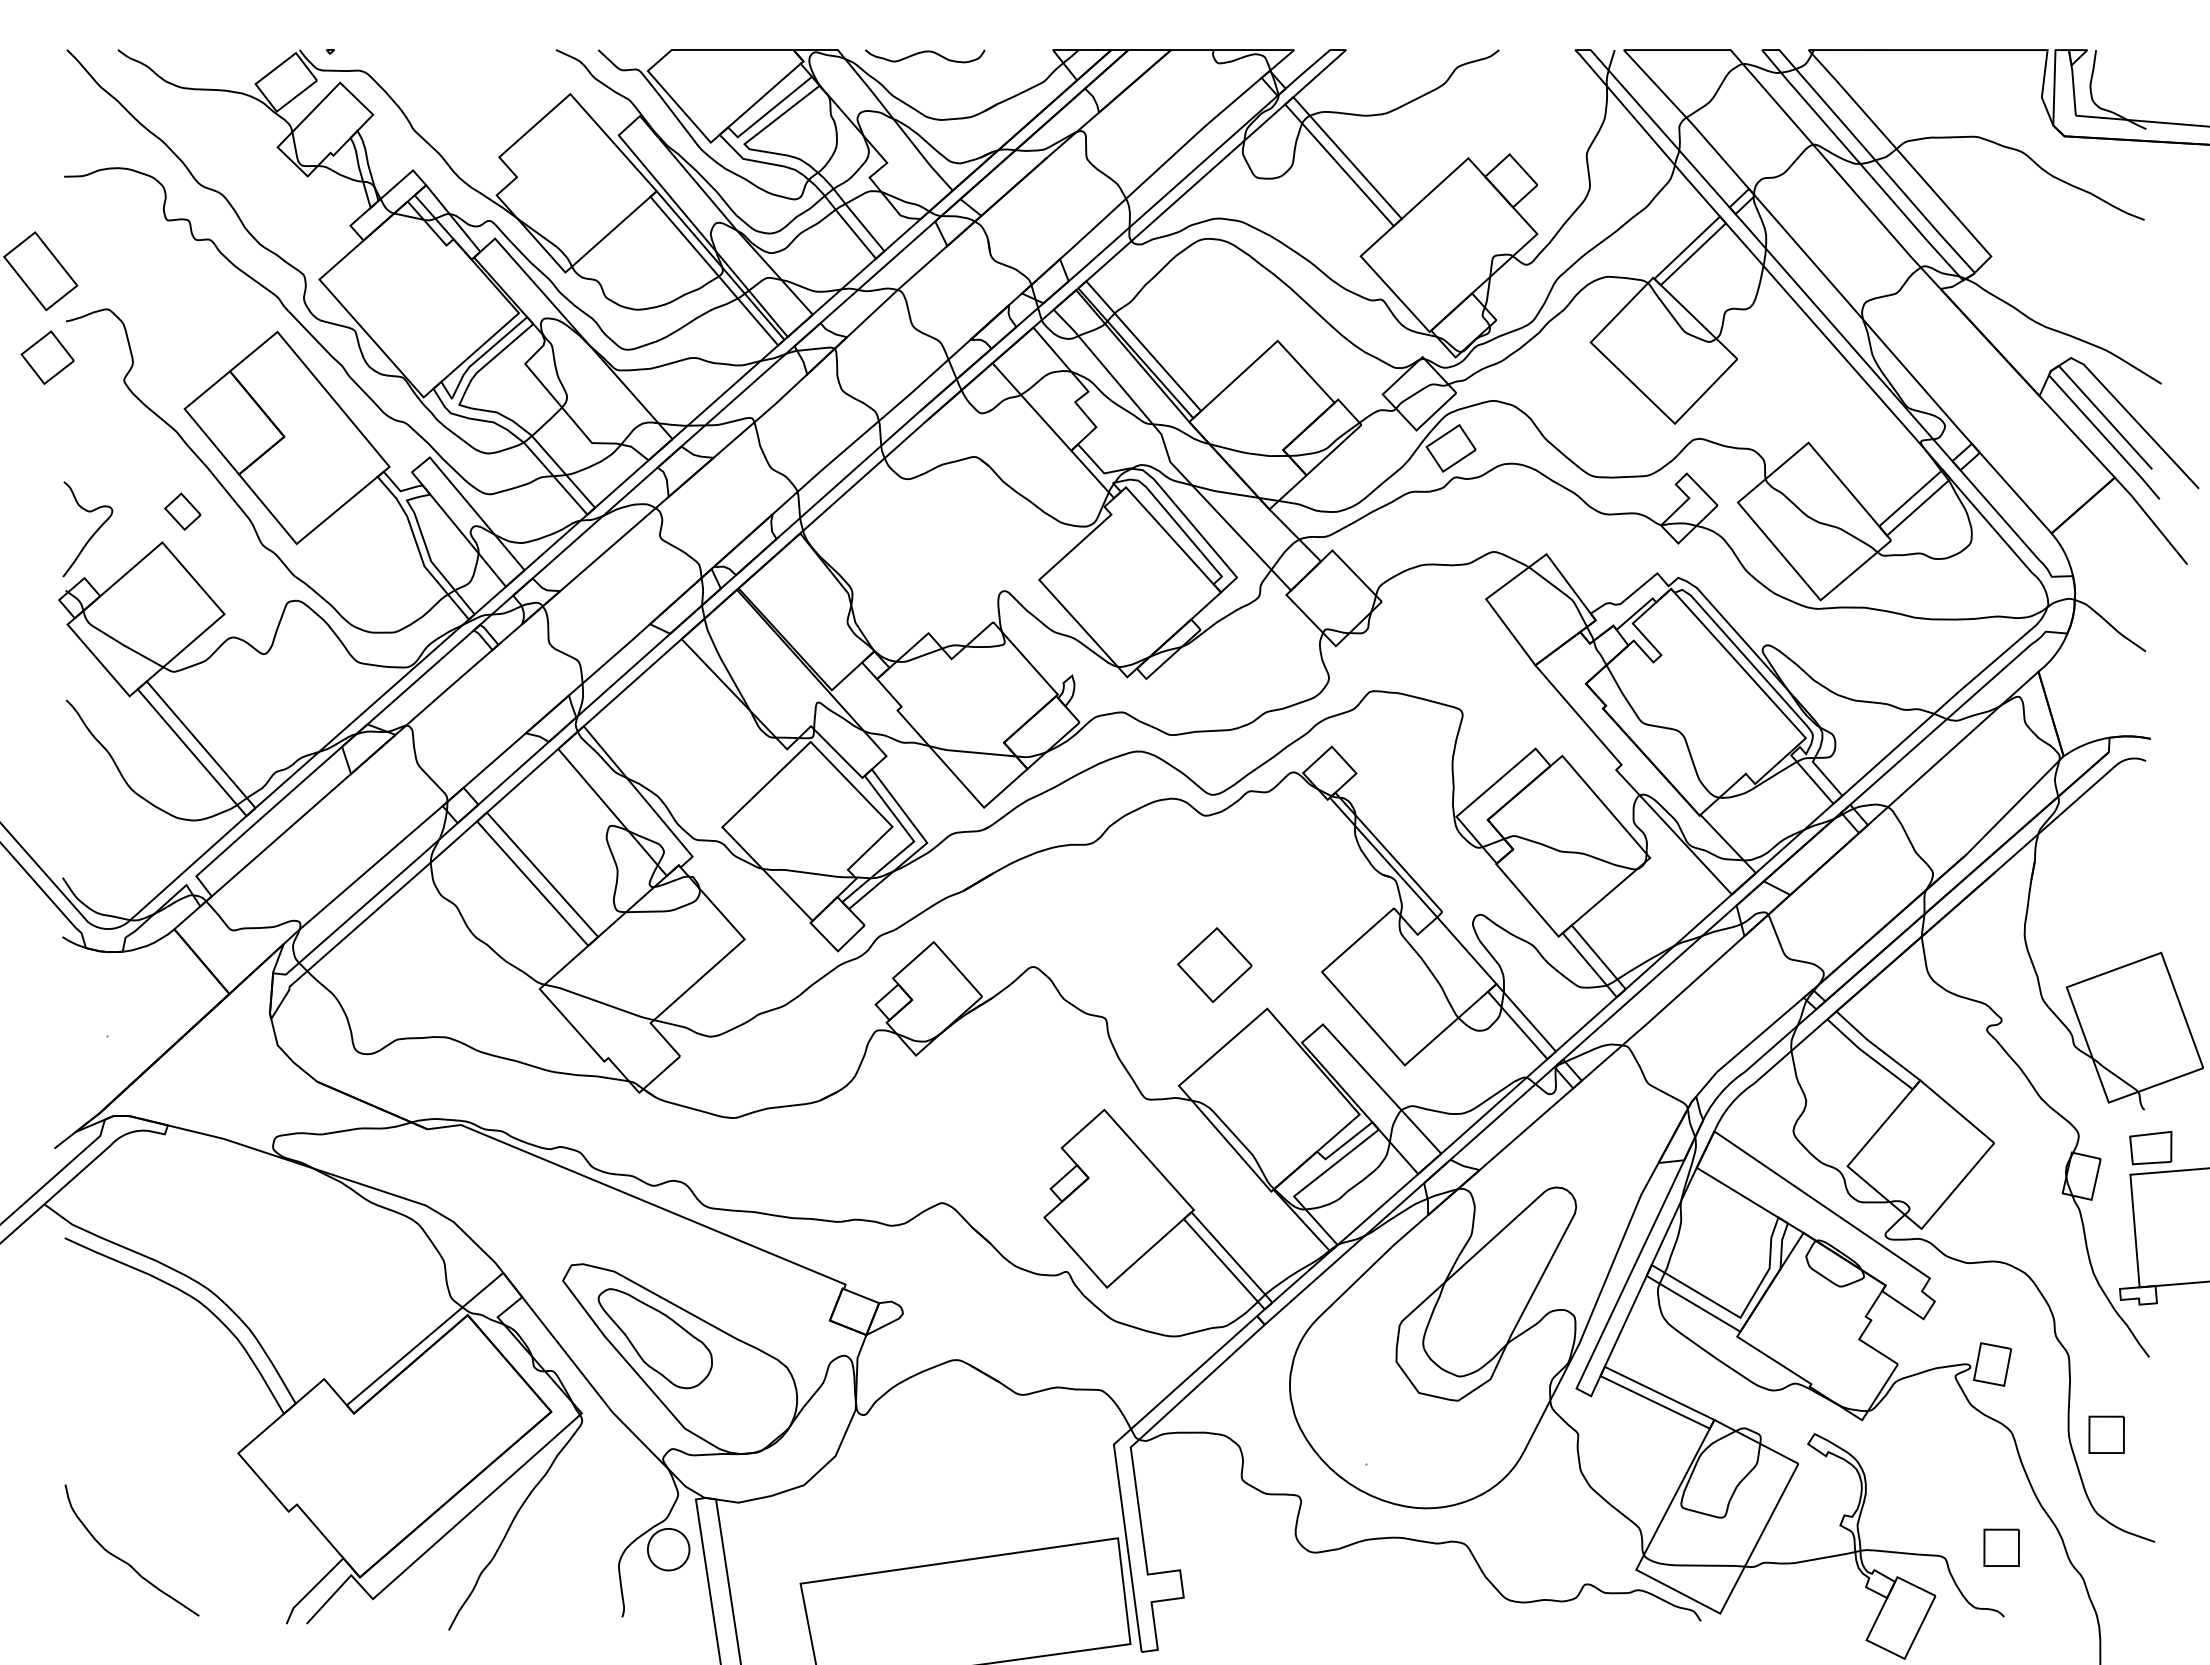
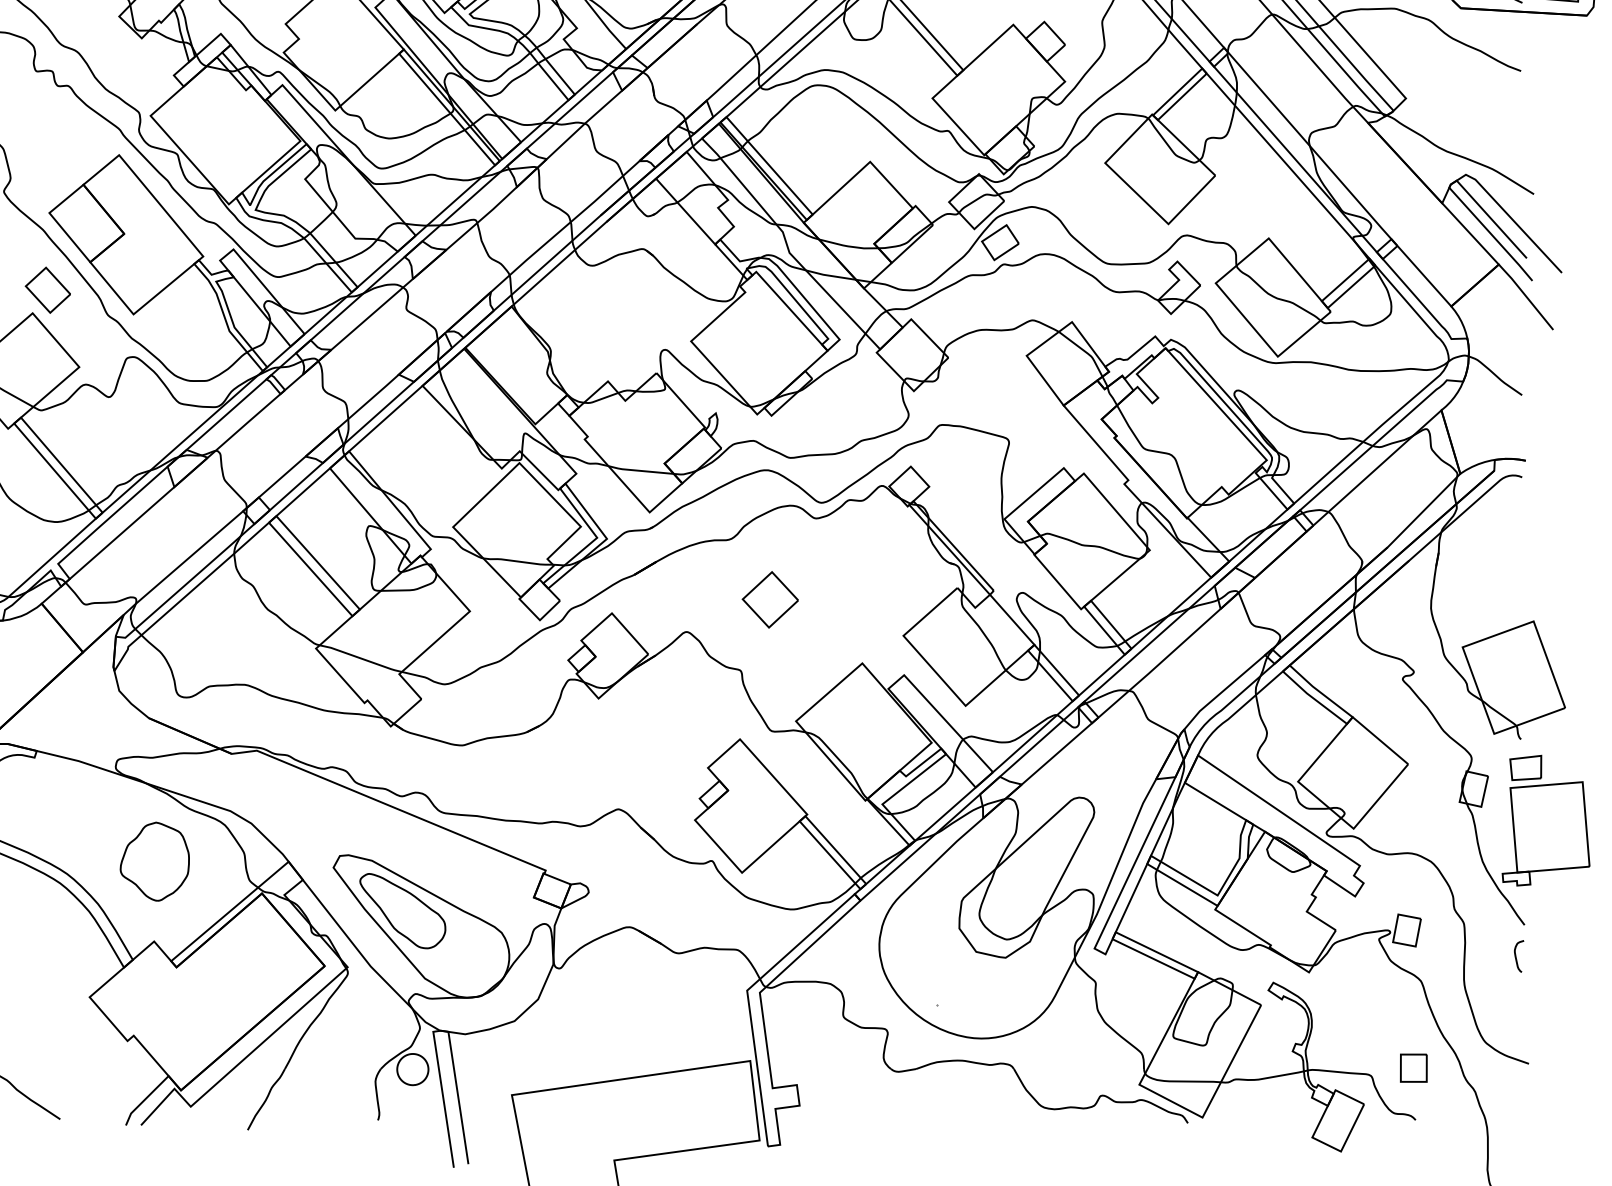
part: (182, 511) -> (47, 290), size x1.67
part: (1214, 965) -> (770, 600), moved
part: (324, 1272) -> (154, 861), added
curve: (2138, 1399) -> (1516, 956), added
part: (2106, 1434) -> (1492, 983), removed

